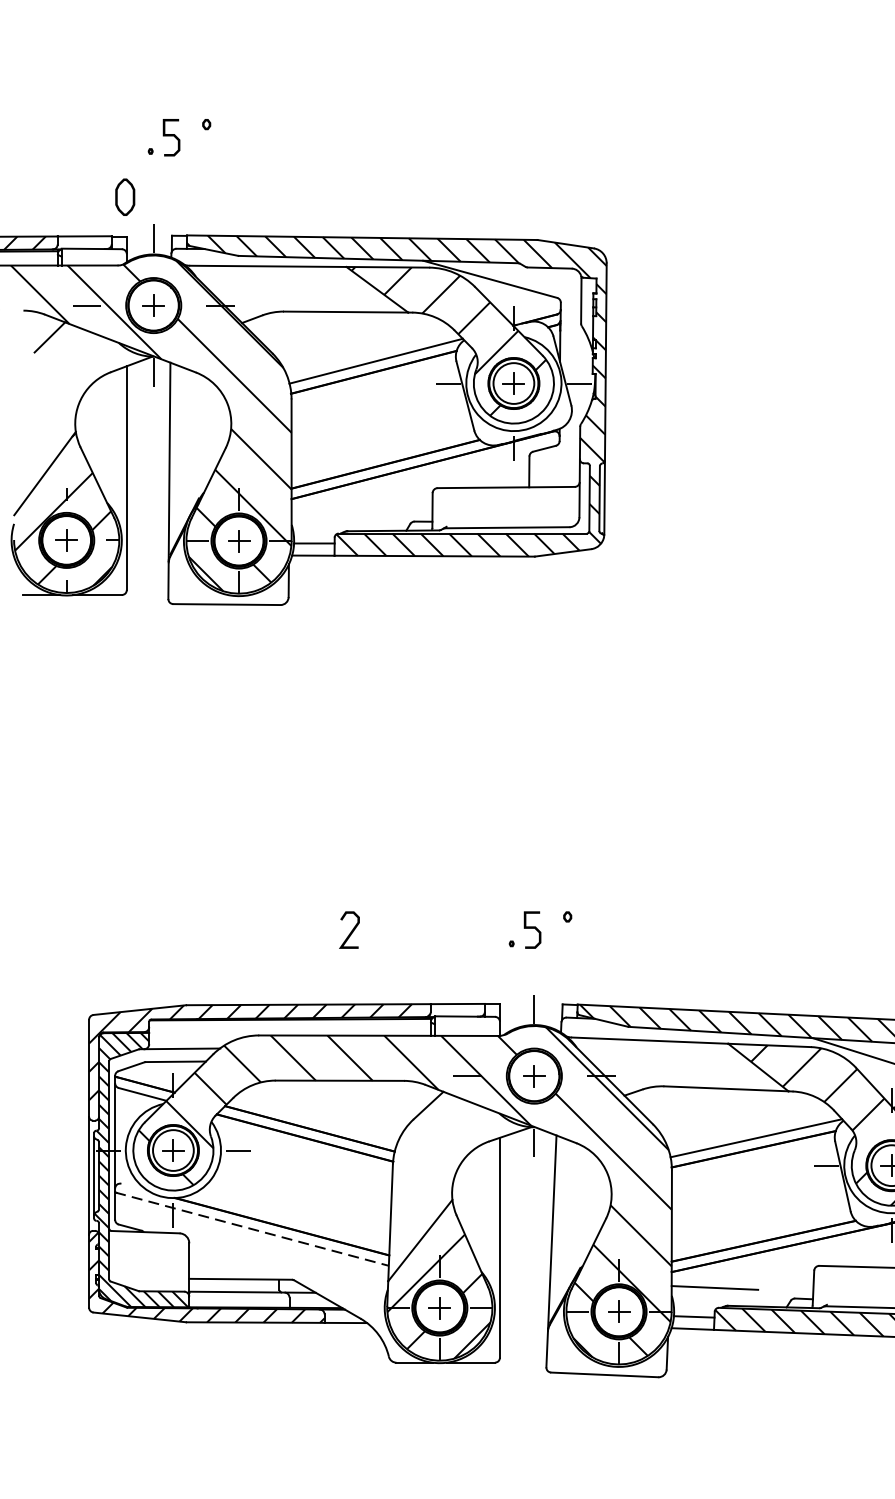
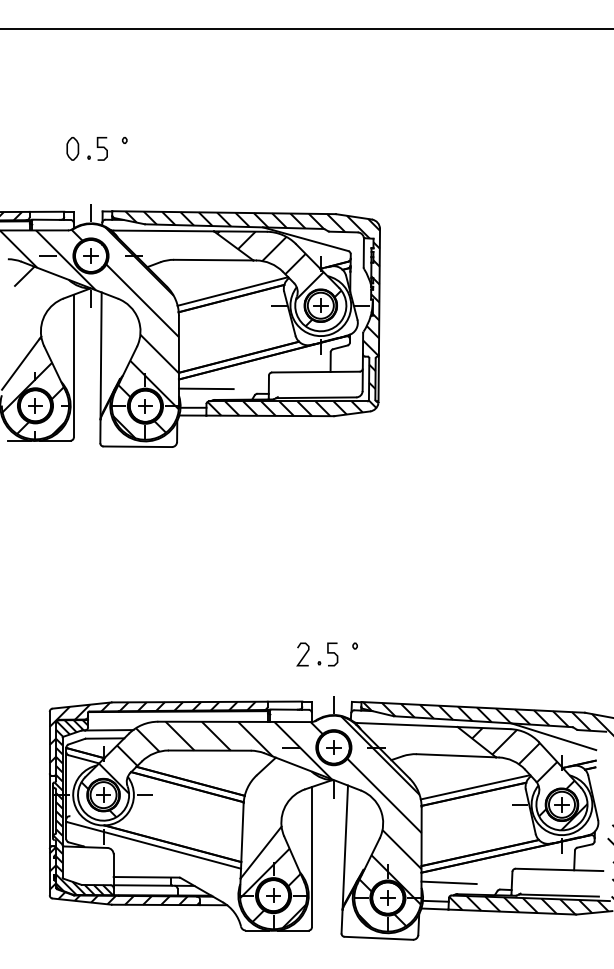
part: (124, 196) -> (72, 148), moved
line: (333, 513) -> (205, 388), added
curve: (350, 931) -> (303, 655), moved
line: (253, 1229) -> (154, 845), dashed -> solid

